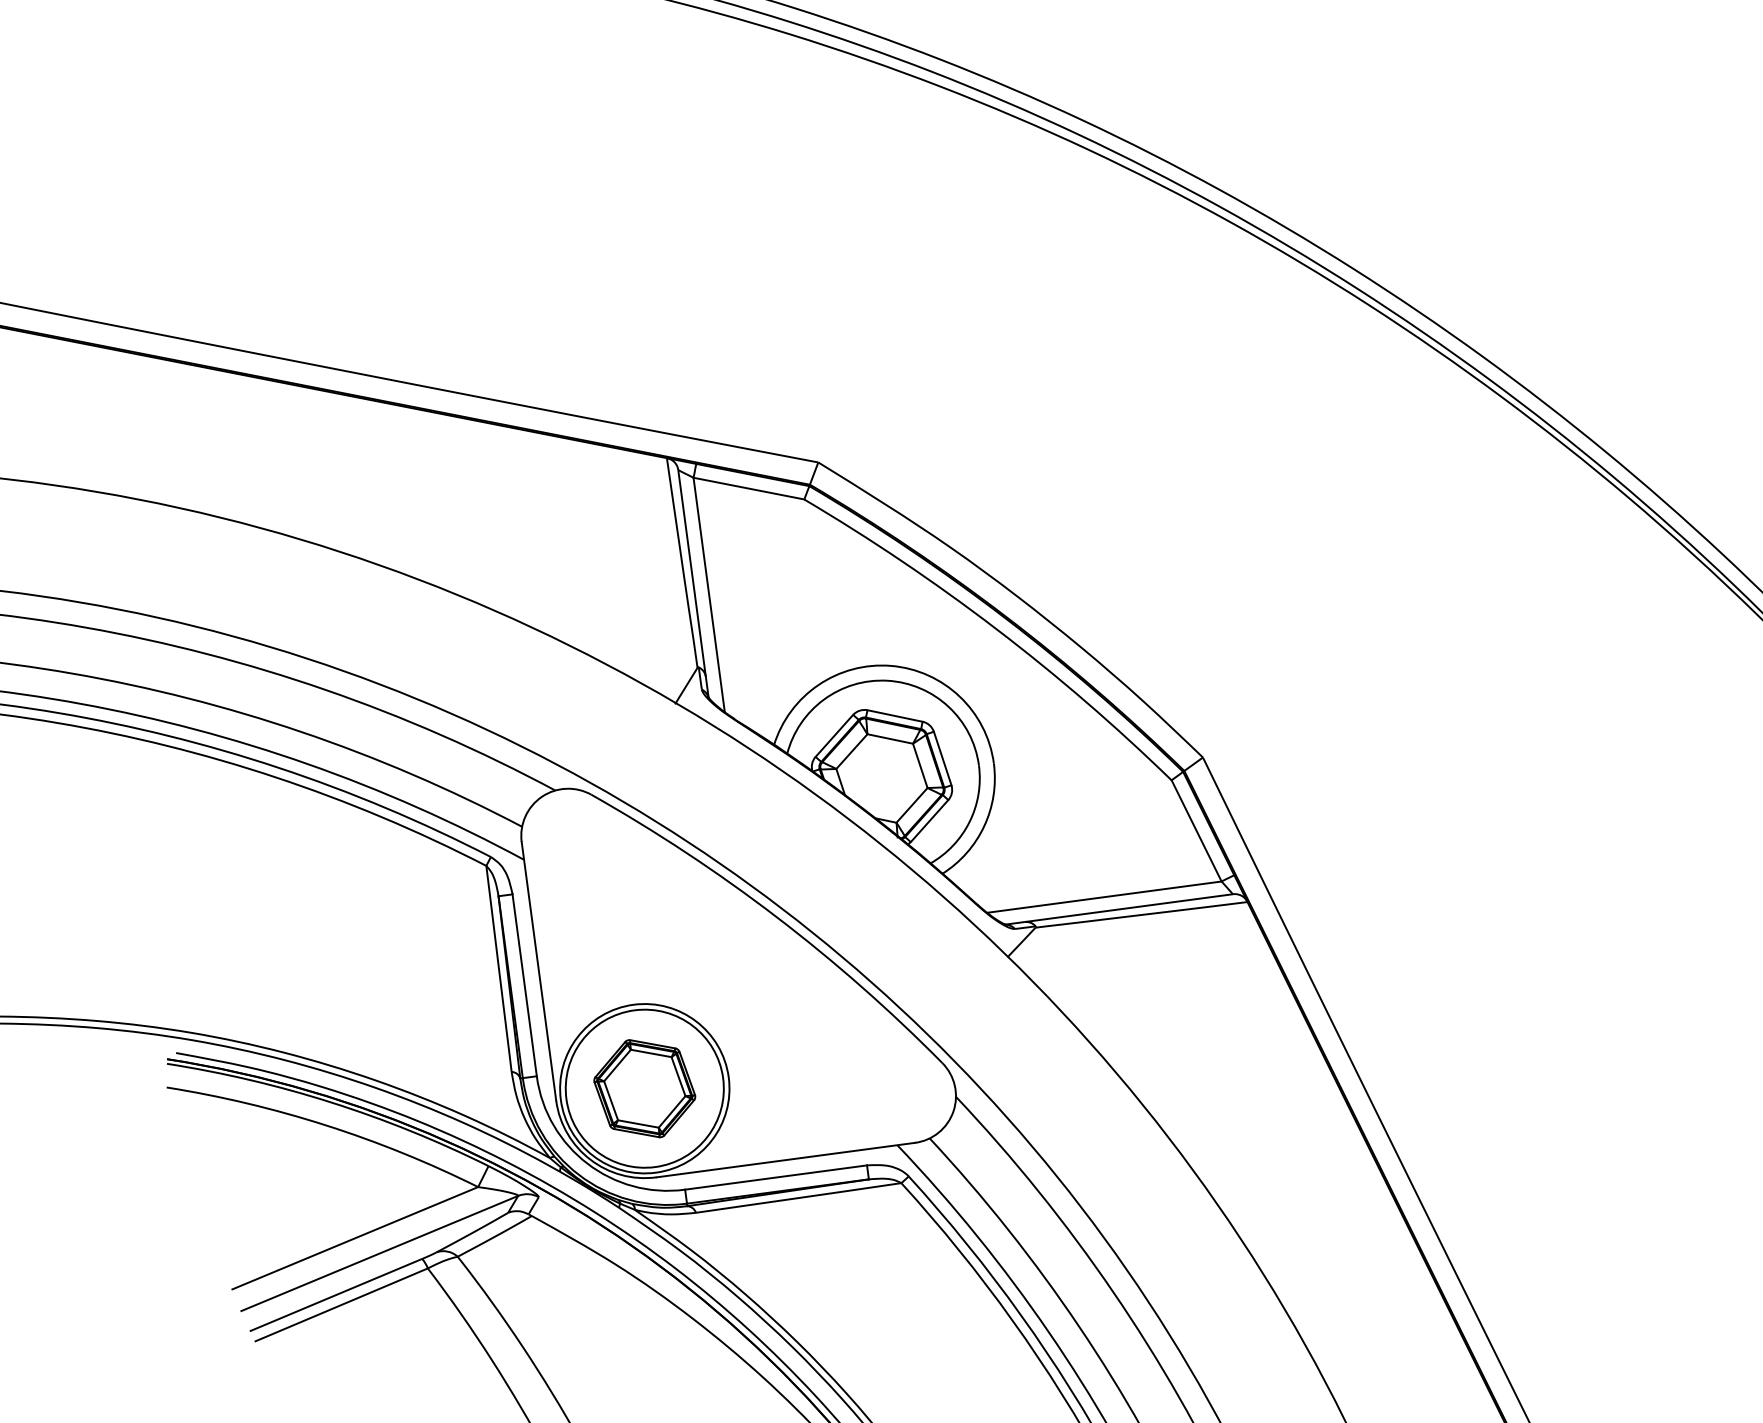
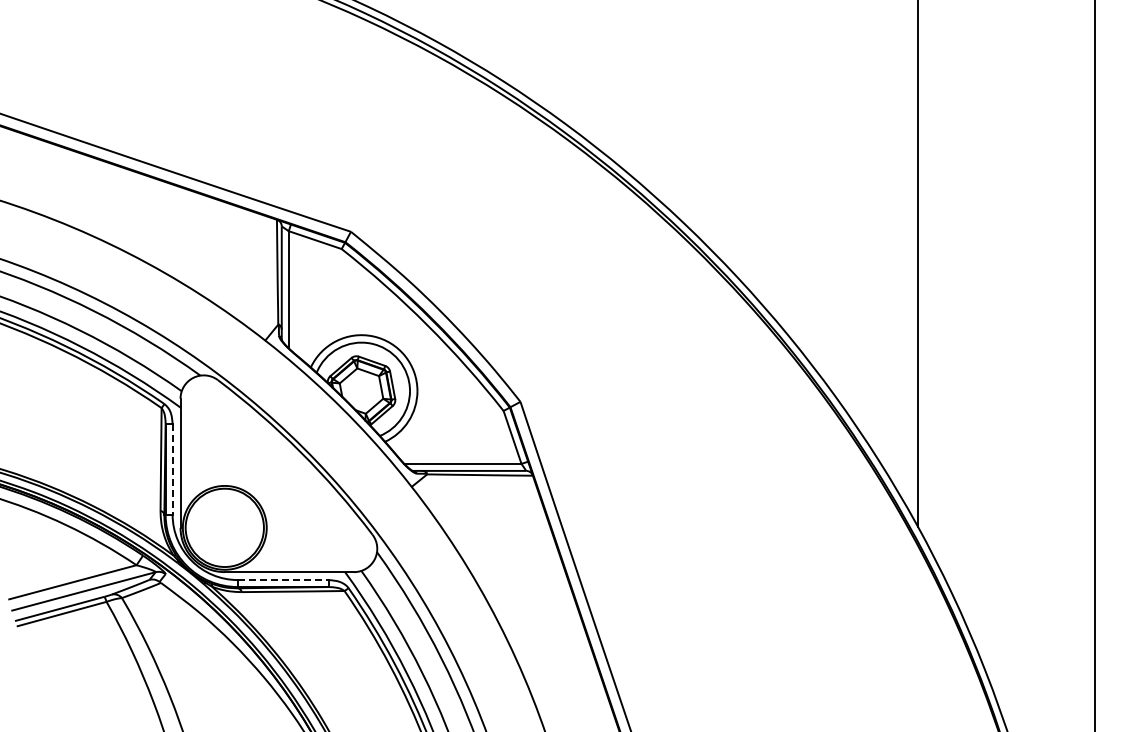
line: (524, 985) -> (172, 469), solid -> dashed
part: (644, 1088) -> (224, 527), removed
line: (776, 1178) -> (283, 580), solid -> dashed

